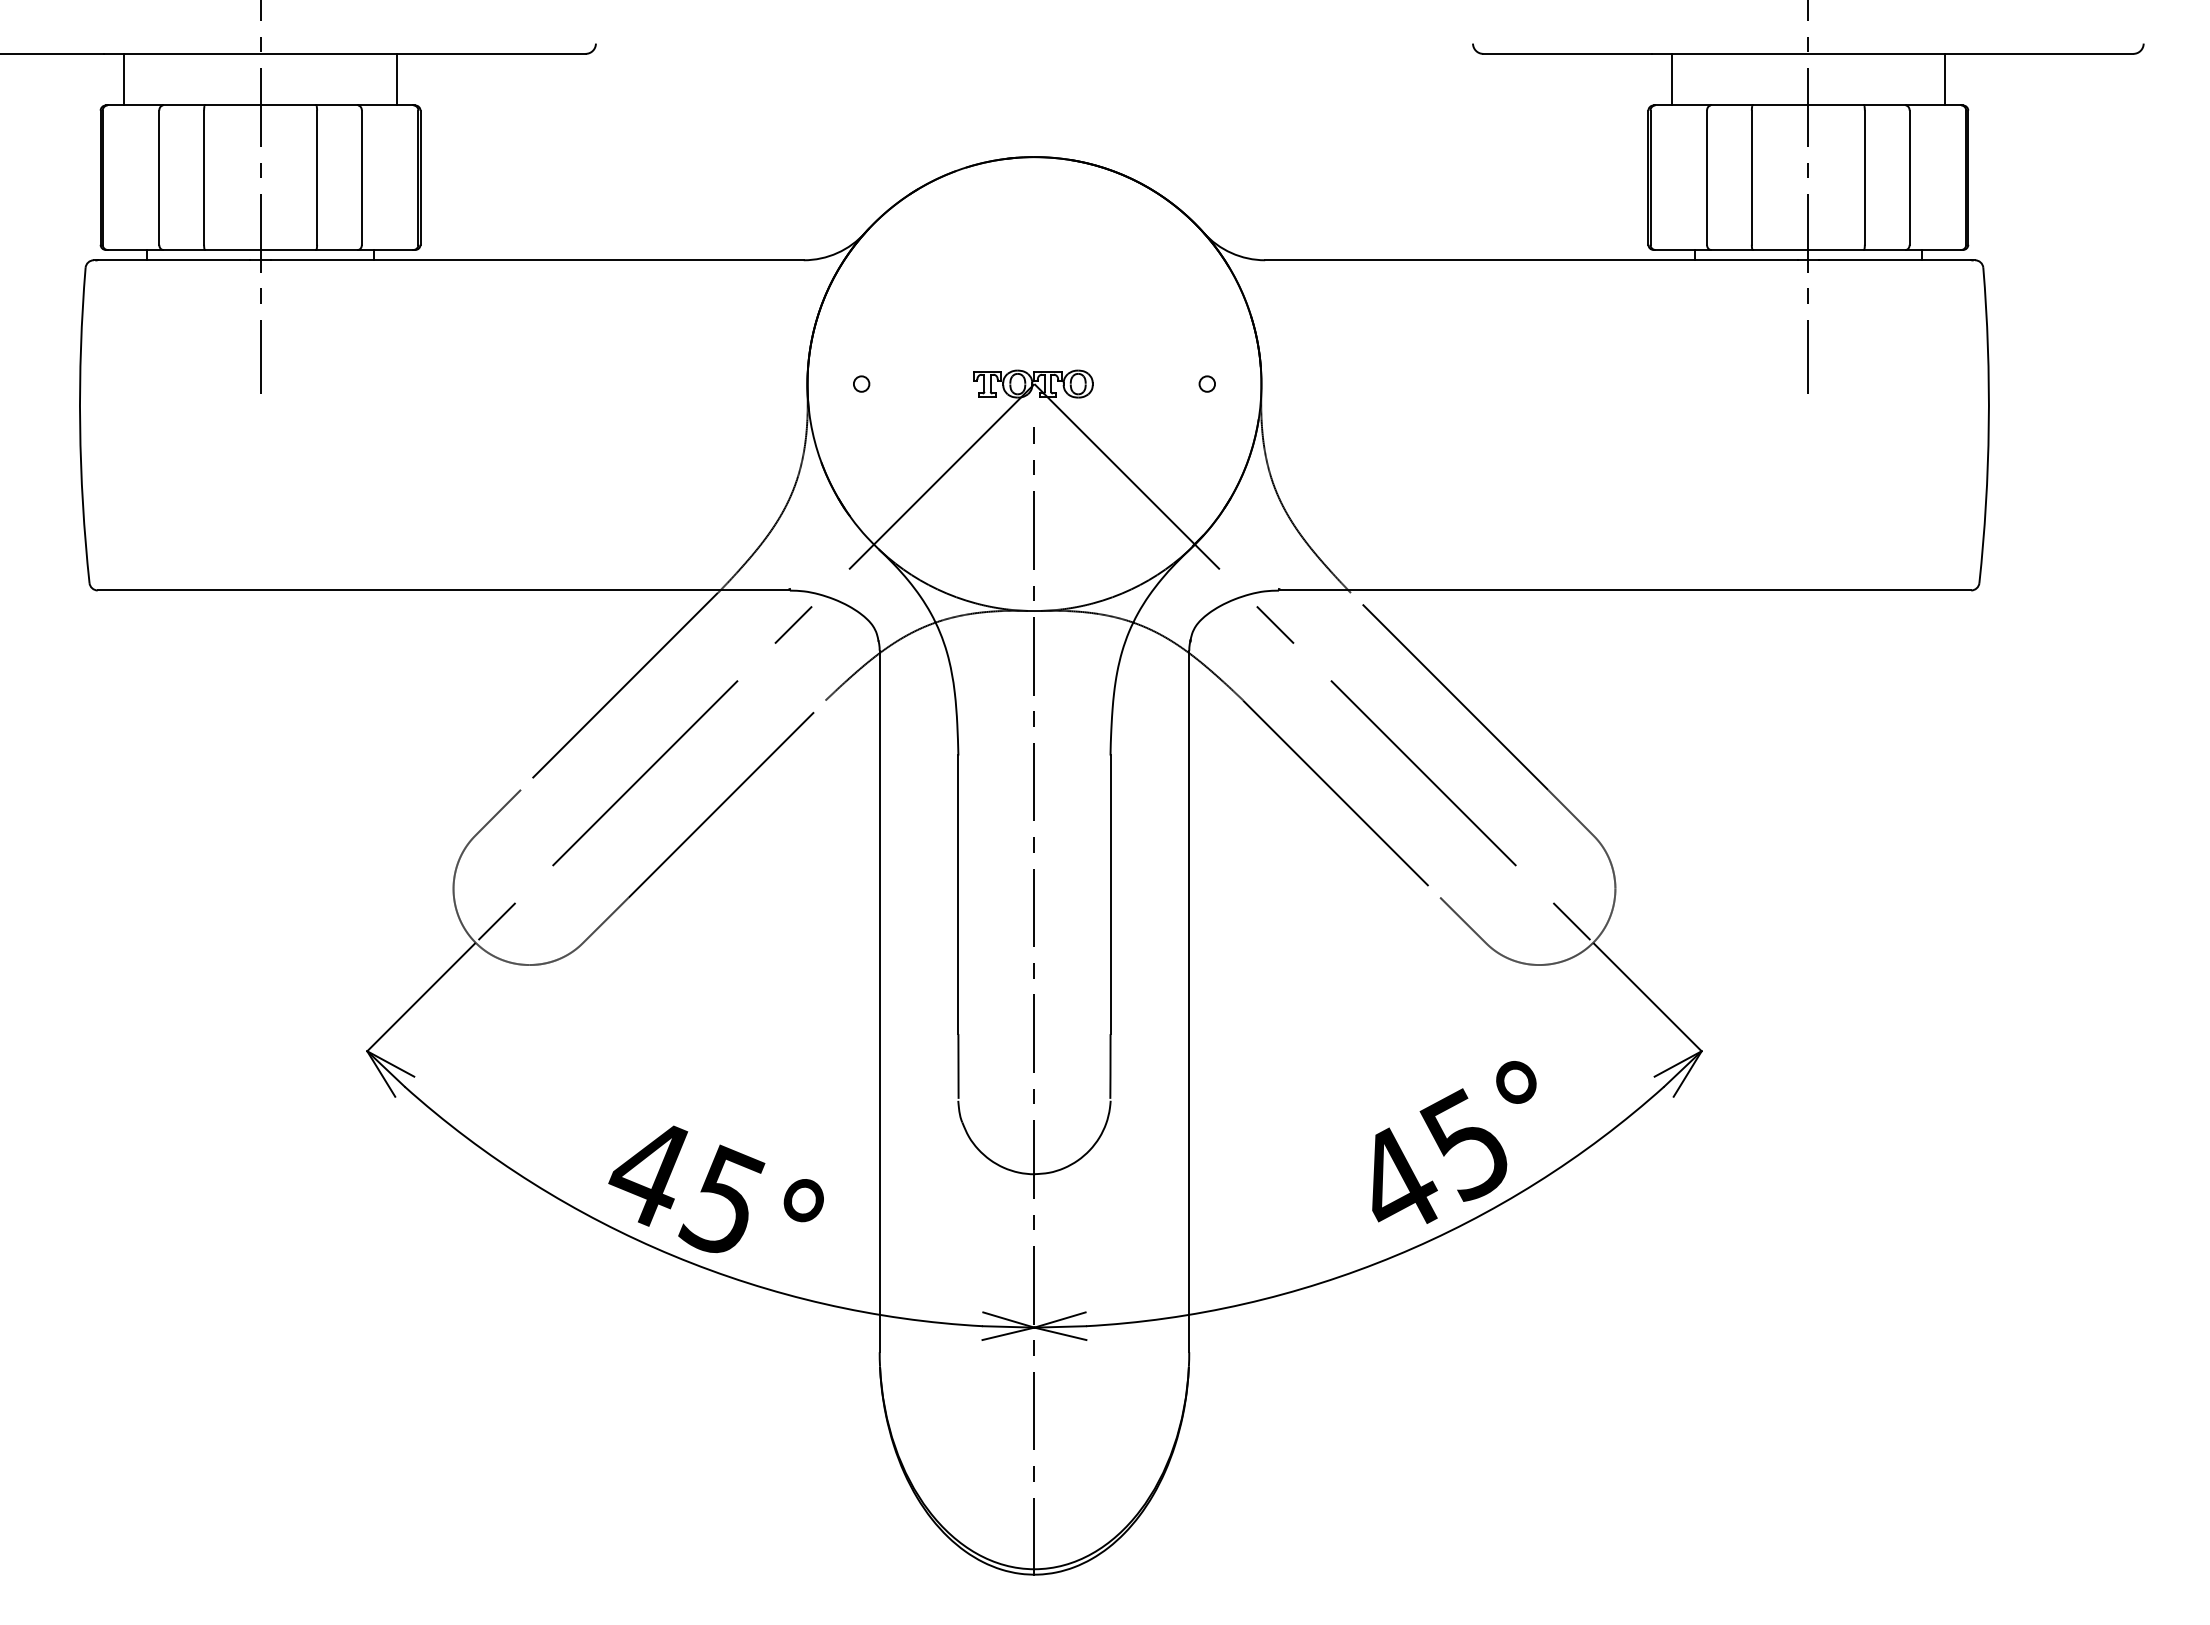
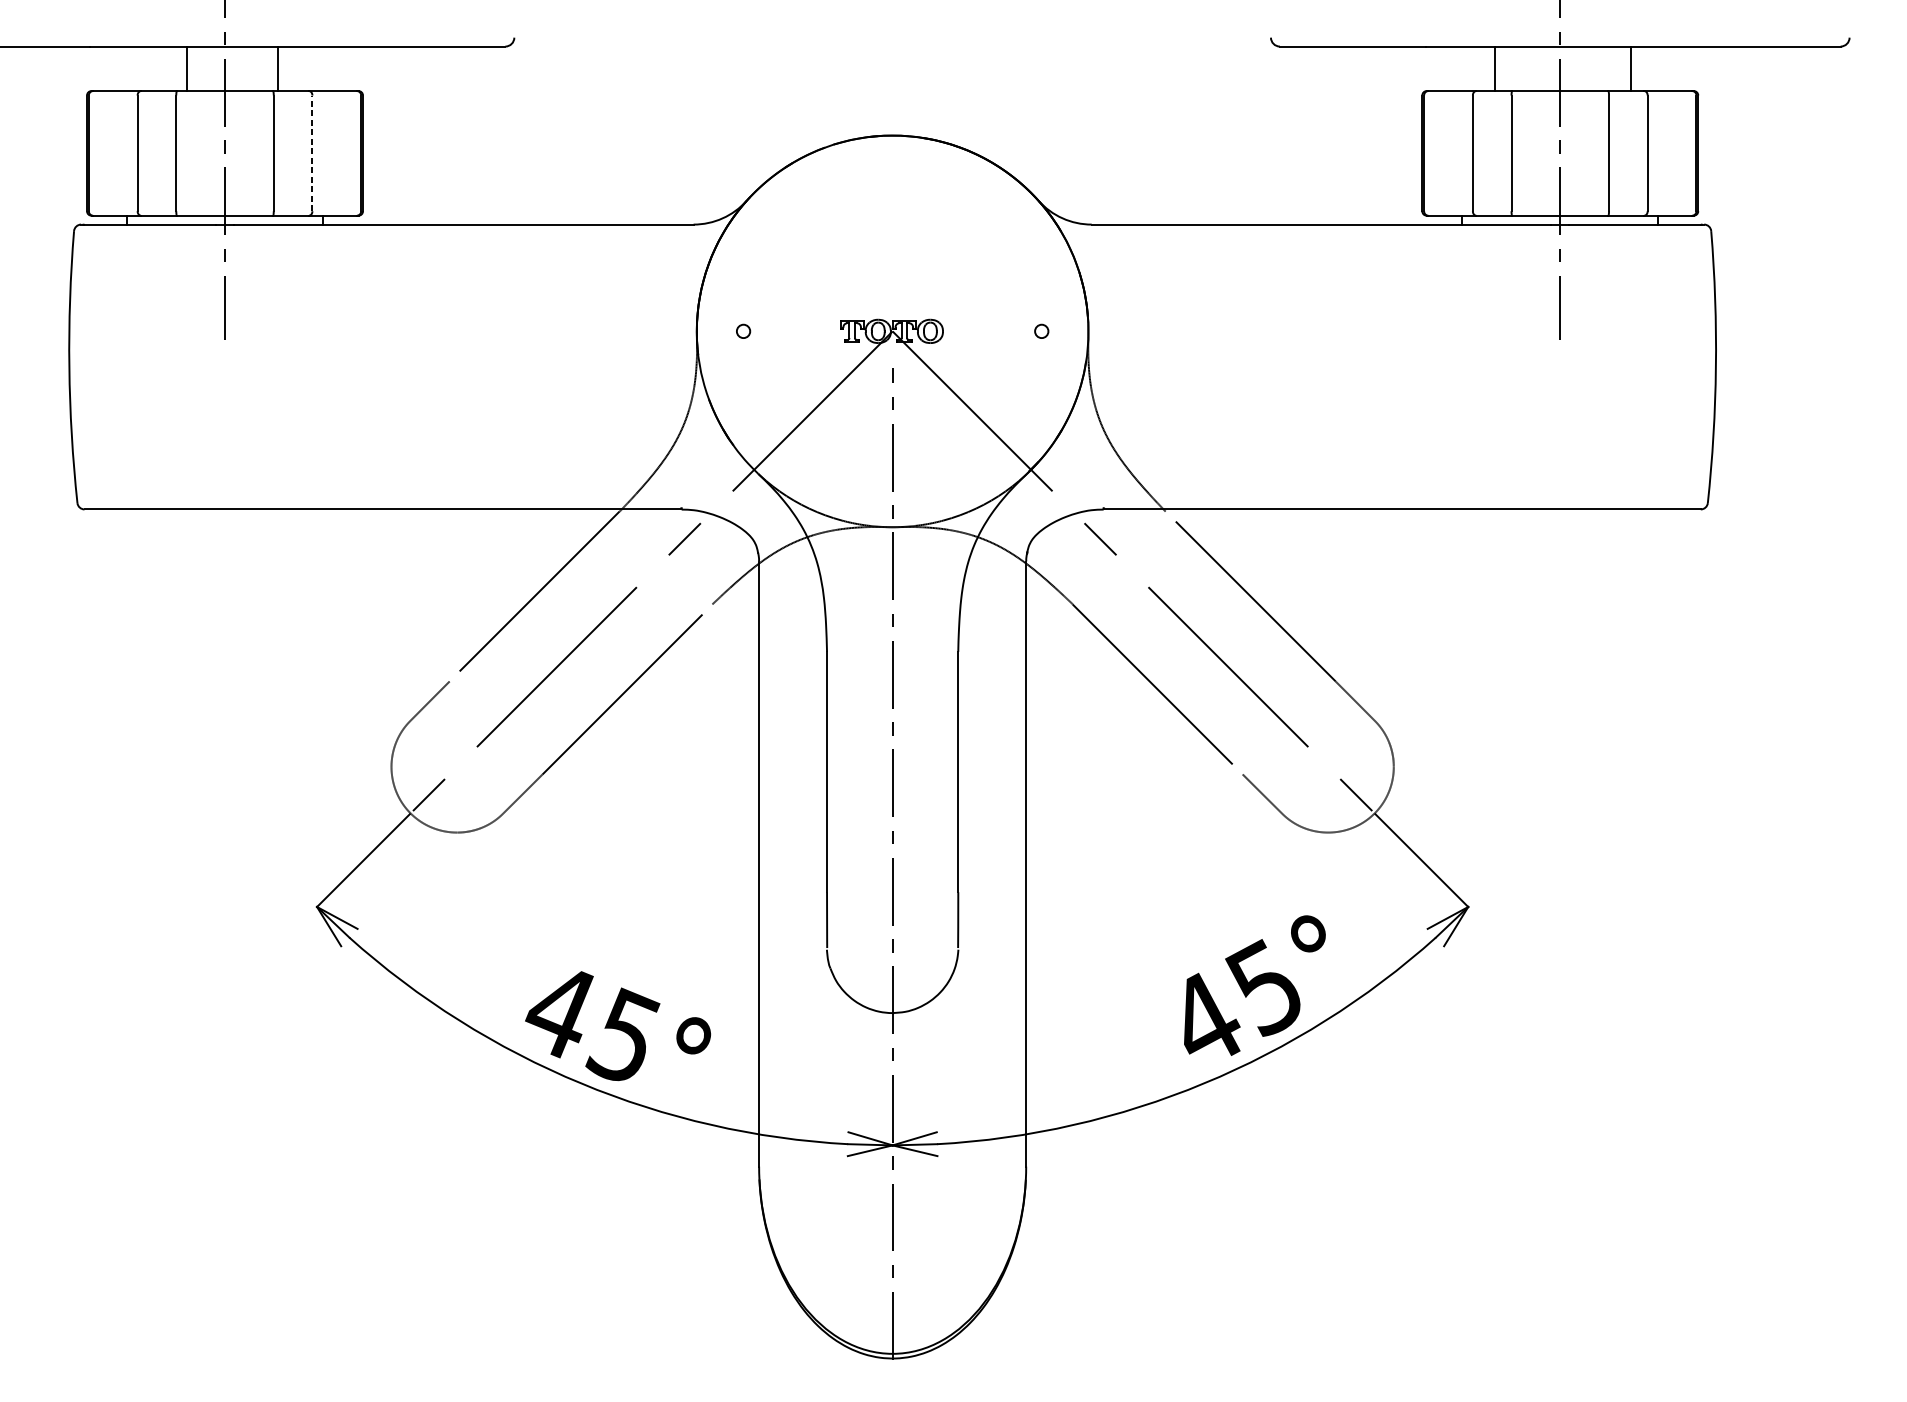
line: (124, 79) -> (186, 68), moved
line: (397, 79) -> (278, 68), moved
line: (1671, 79) -> (1494, 68), moved
line: (1944, 79) -> (1631, 68), moved
line: (361, 177) -> (312, 153), solid -> dashed

